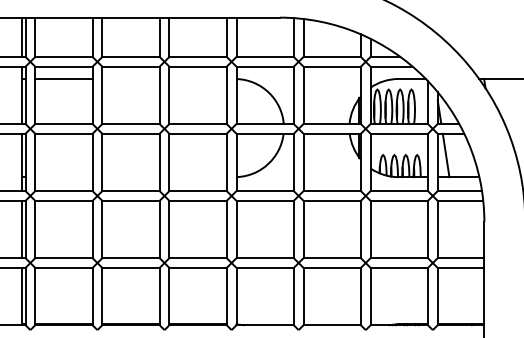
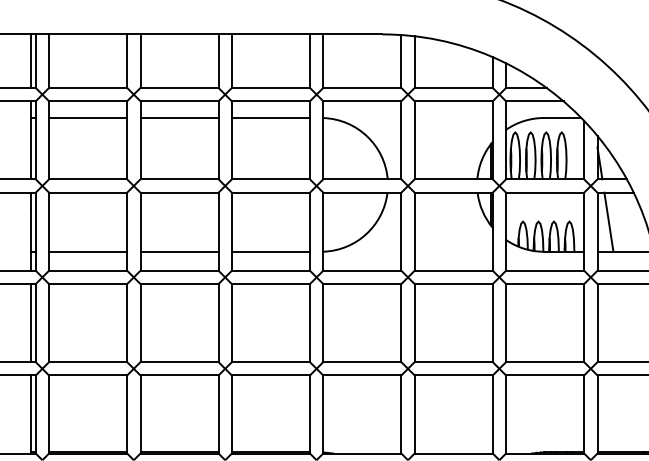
line: (130, 79) -> (178, 118), added
line: (197, 79) -> (270, 118), added
line: (63, 177) -> (87, 252), added
line: (130, 177) -> (178, 252), added
line: (197, 177) -> (270, 252), added

